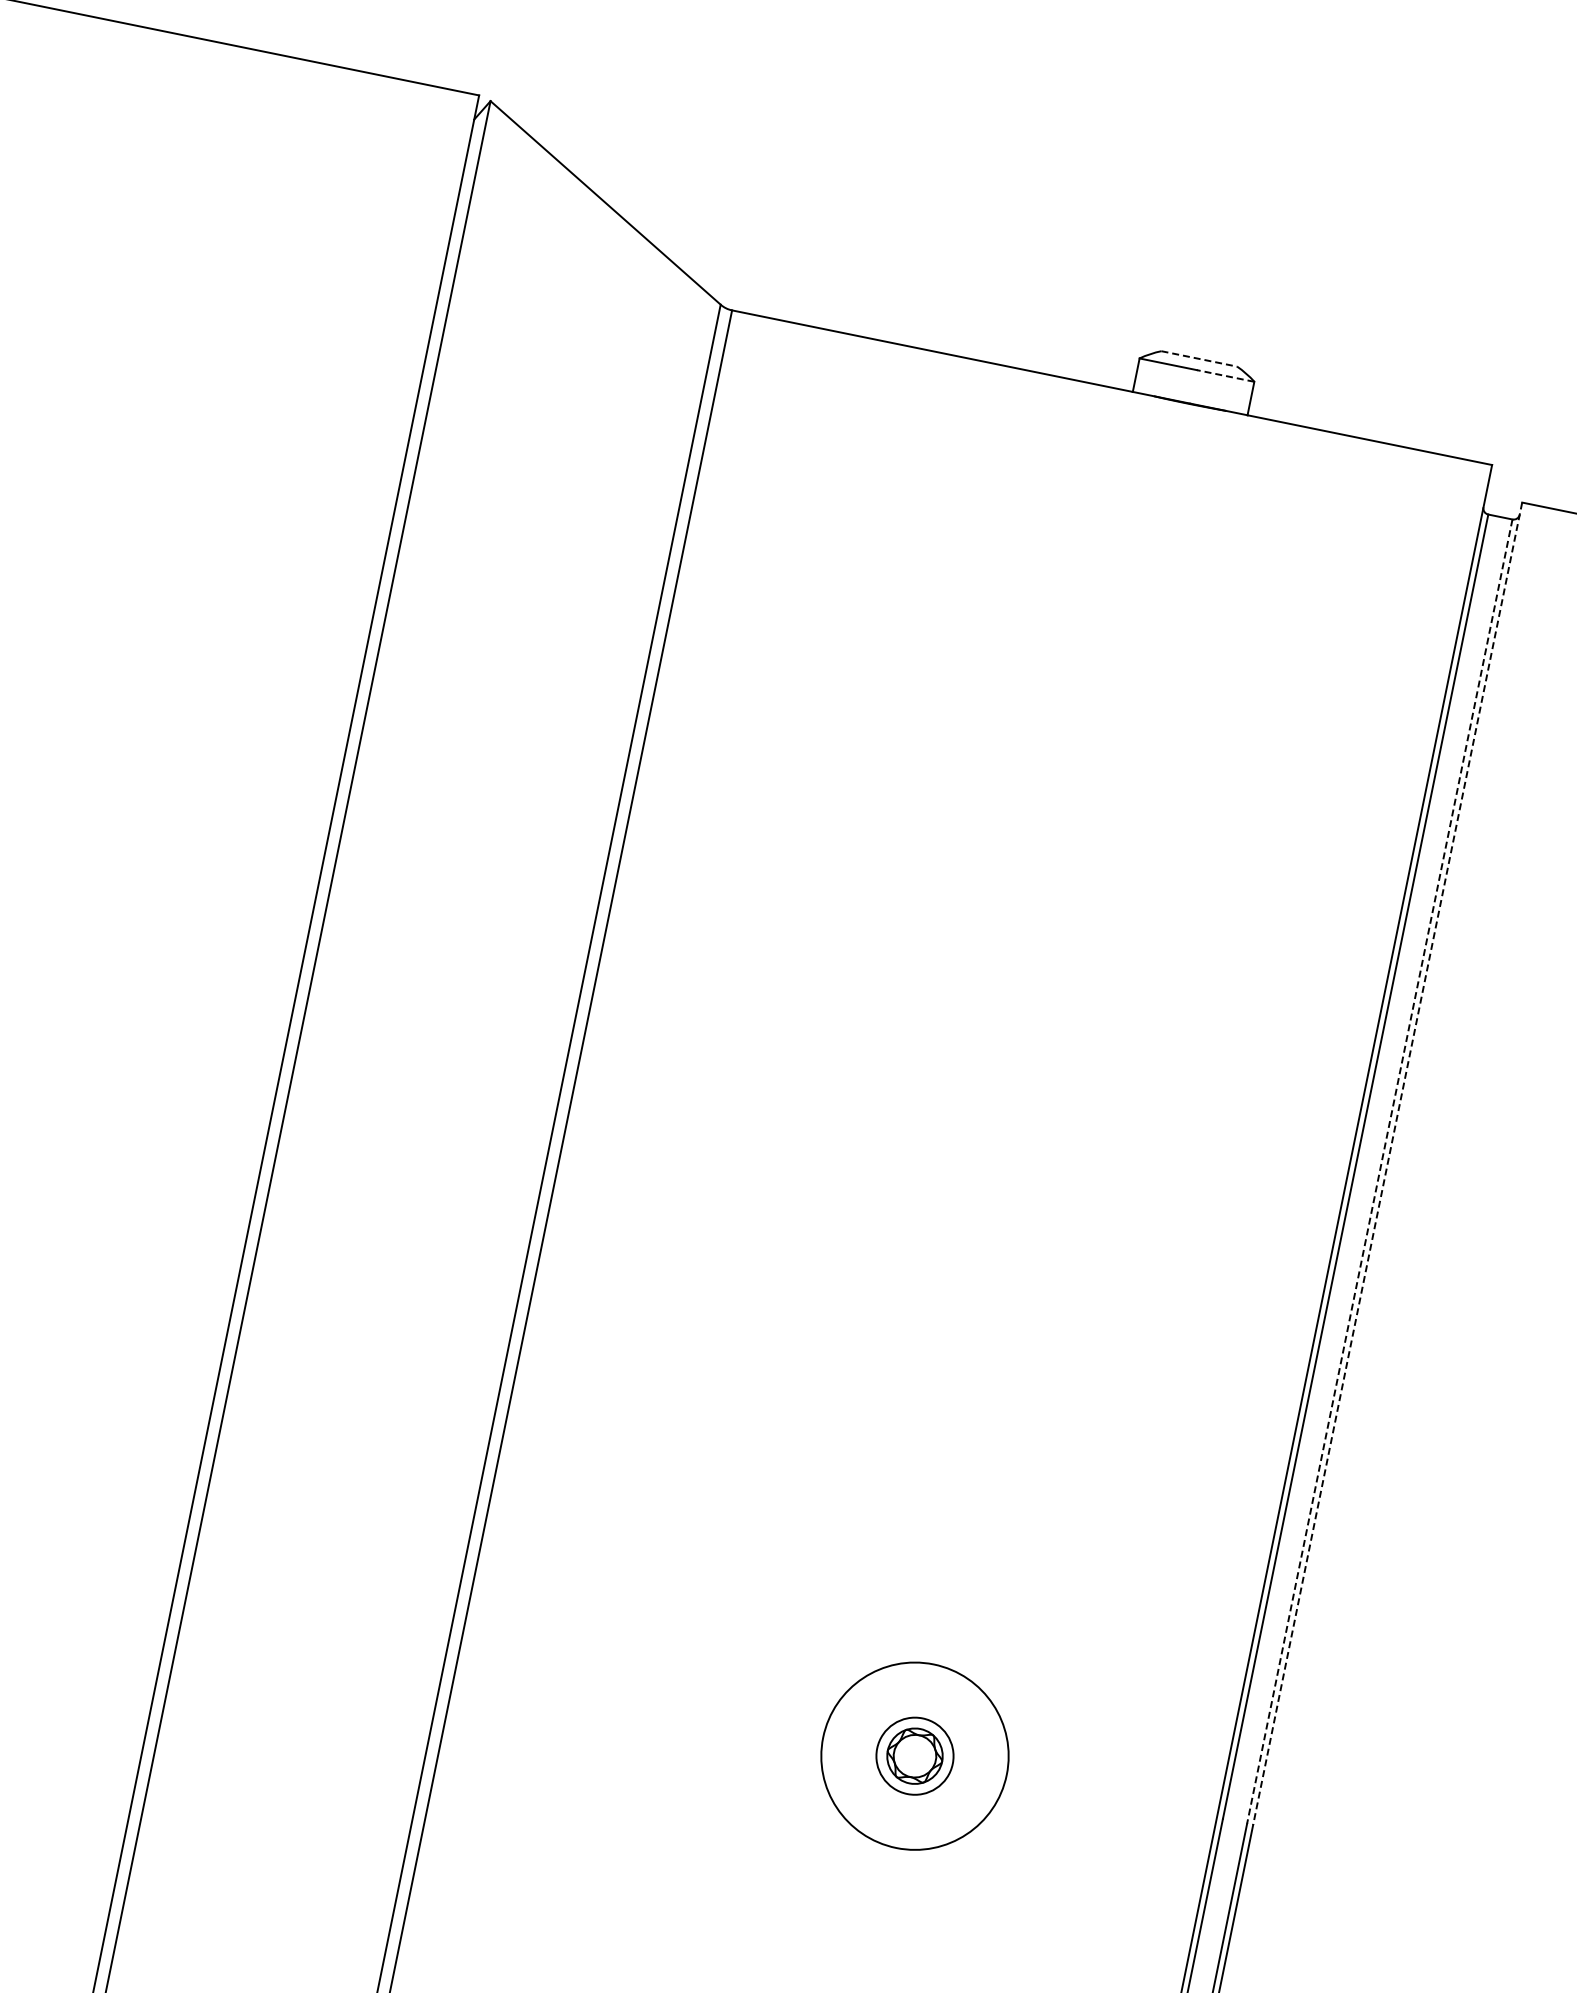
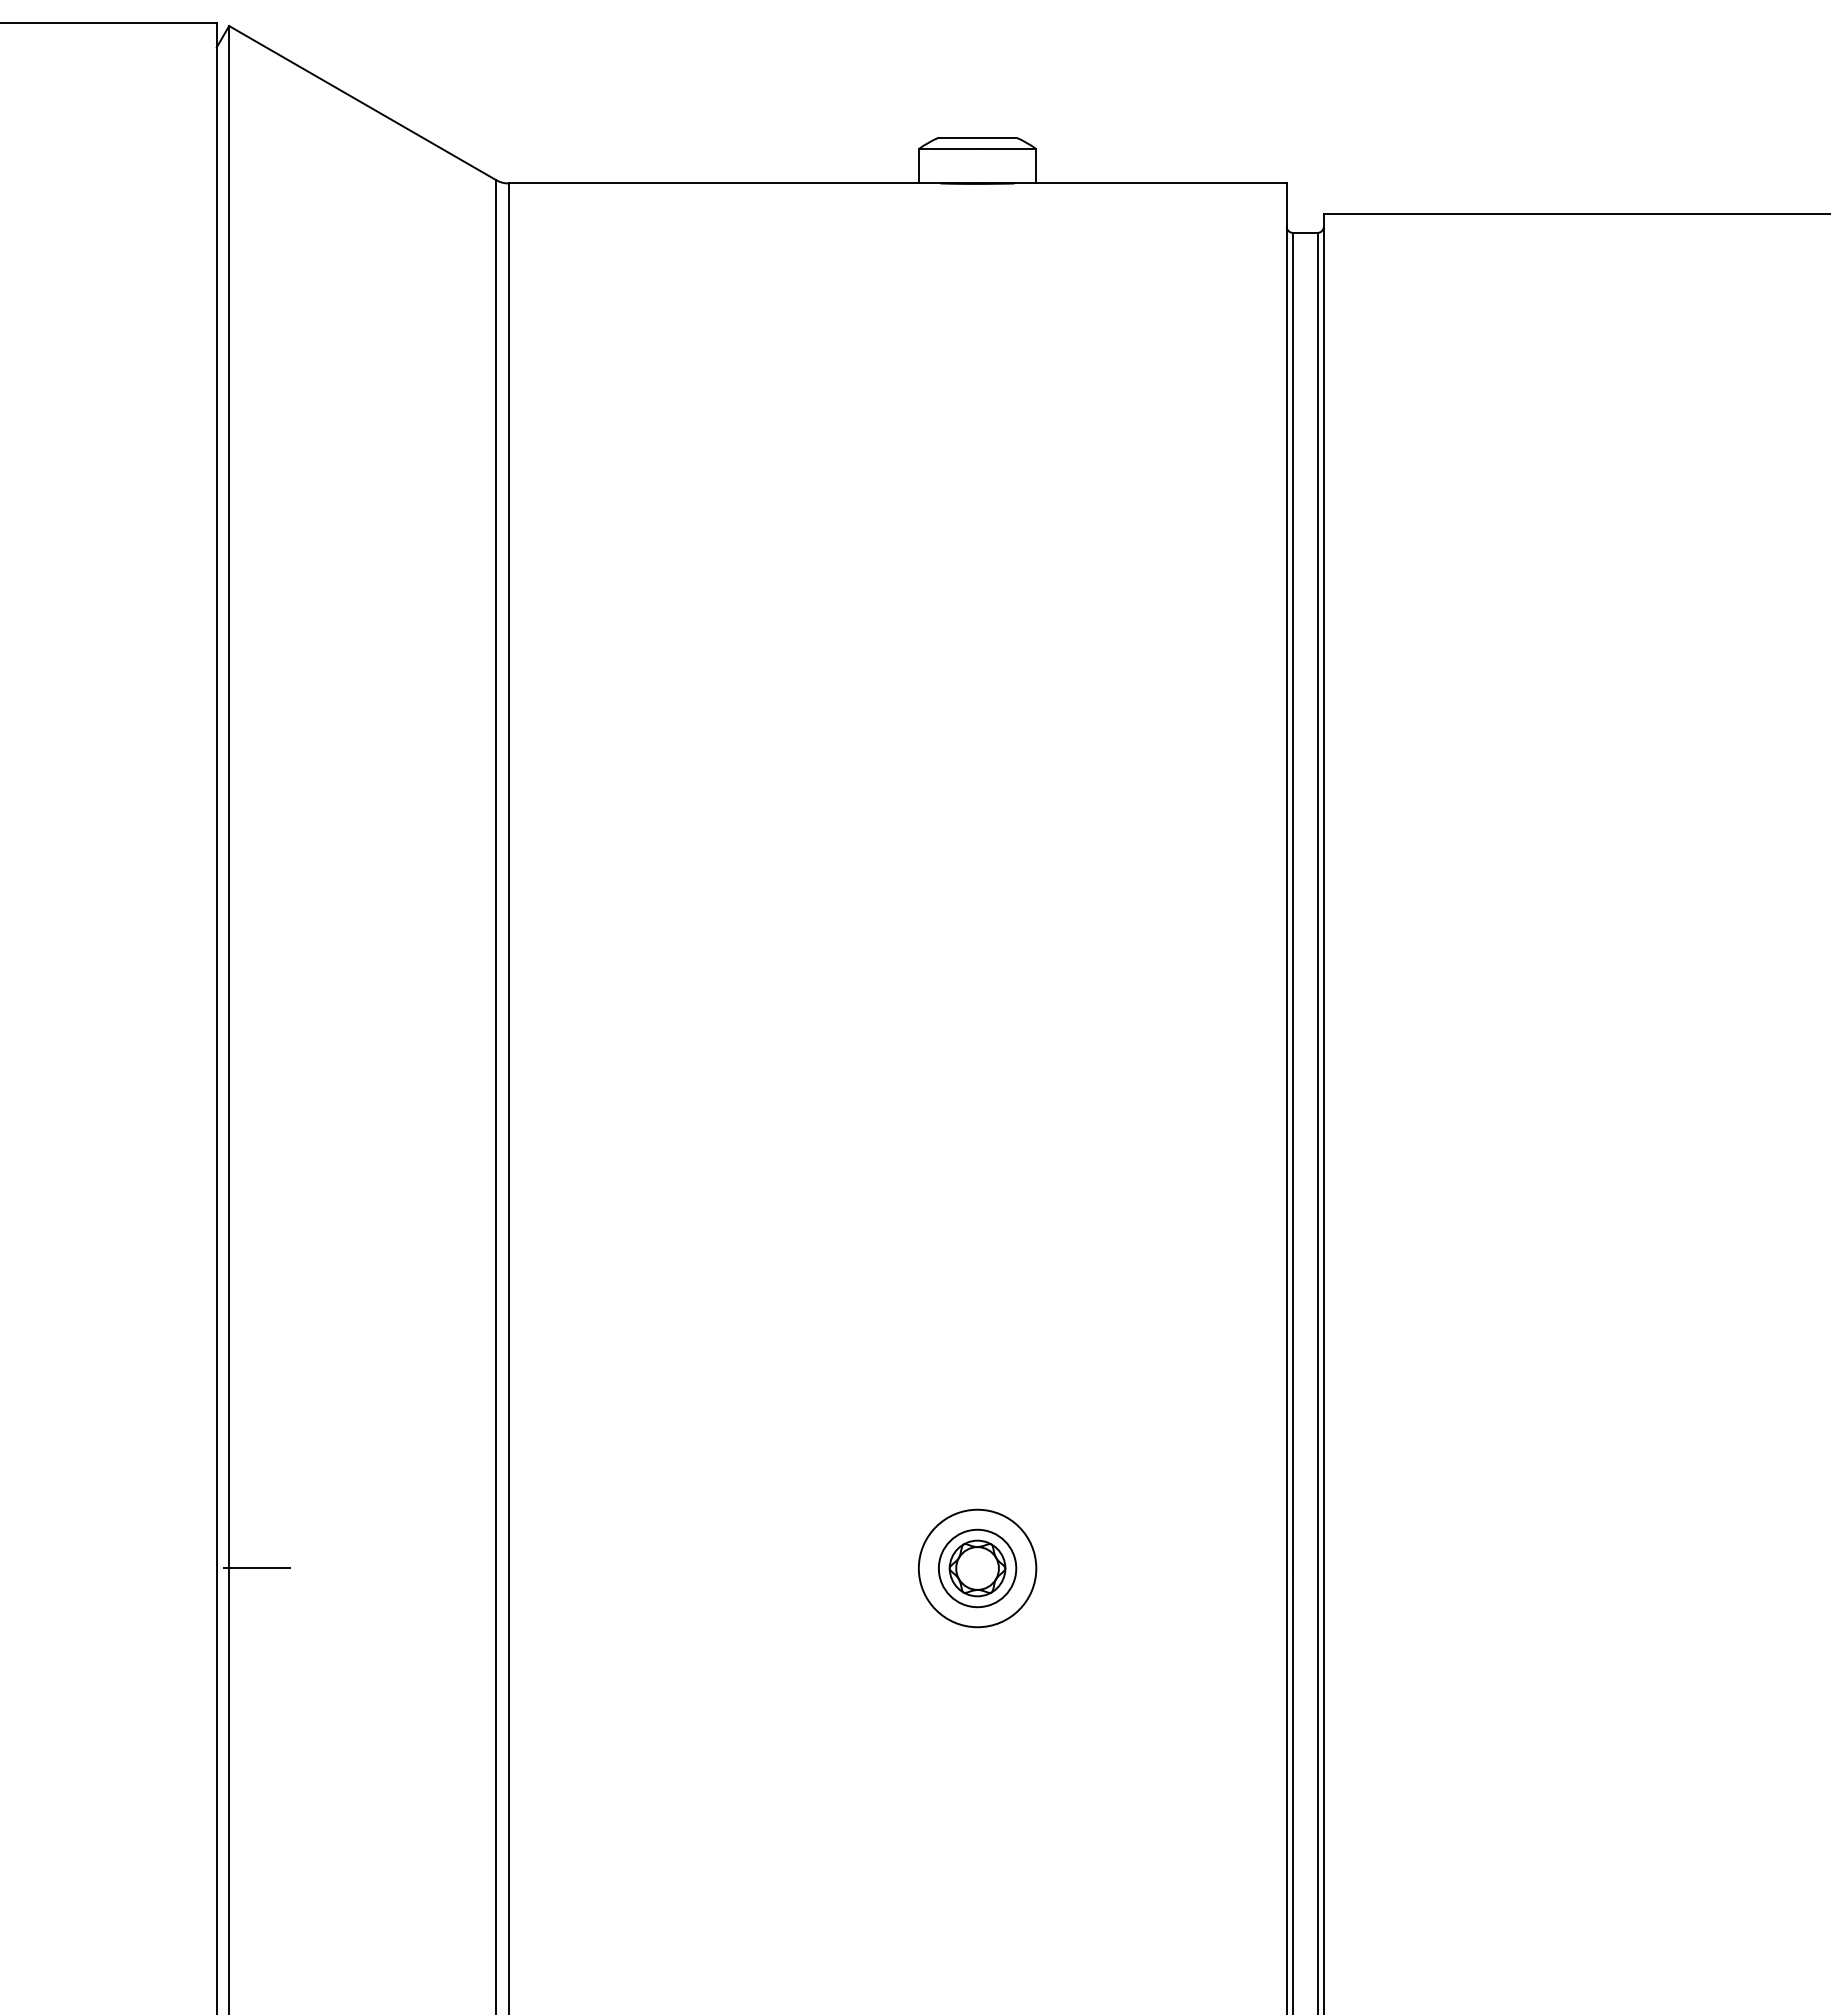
line: (1199, 358) -> (977, 137), dashed -> solid
line: (1225, 376) -> (1006, 149), dashed -> solid
line: (1387, 1163) -> (1323, 891), dashed -> solid
line: (1379, 1171) -> (1317, 900), dashed -> solid
line: (211, 1613) -> (257, 1568), added
circle: (914, 1756) -> (977, 1568), size x0.62

